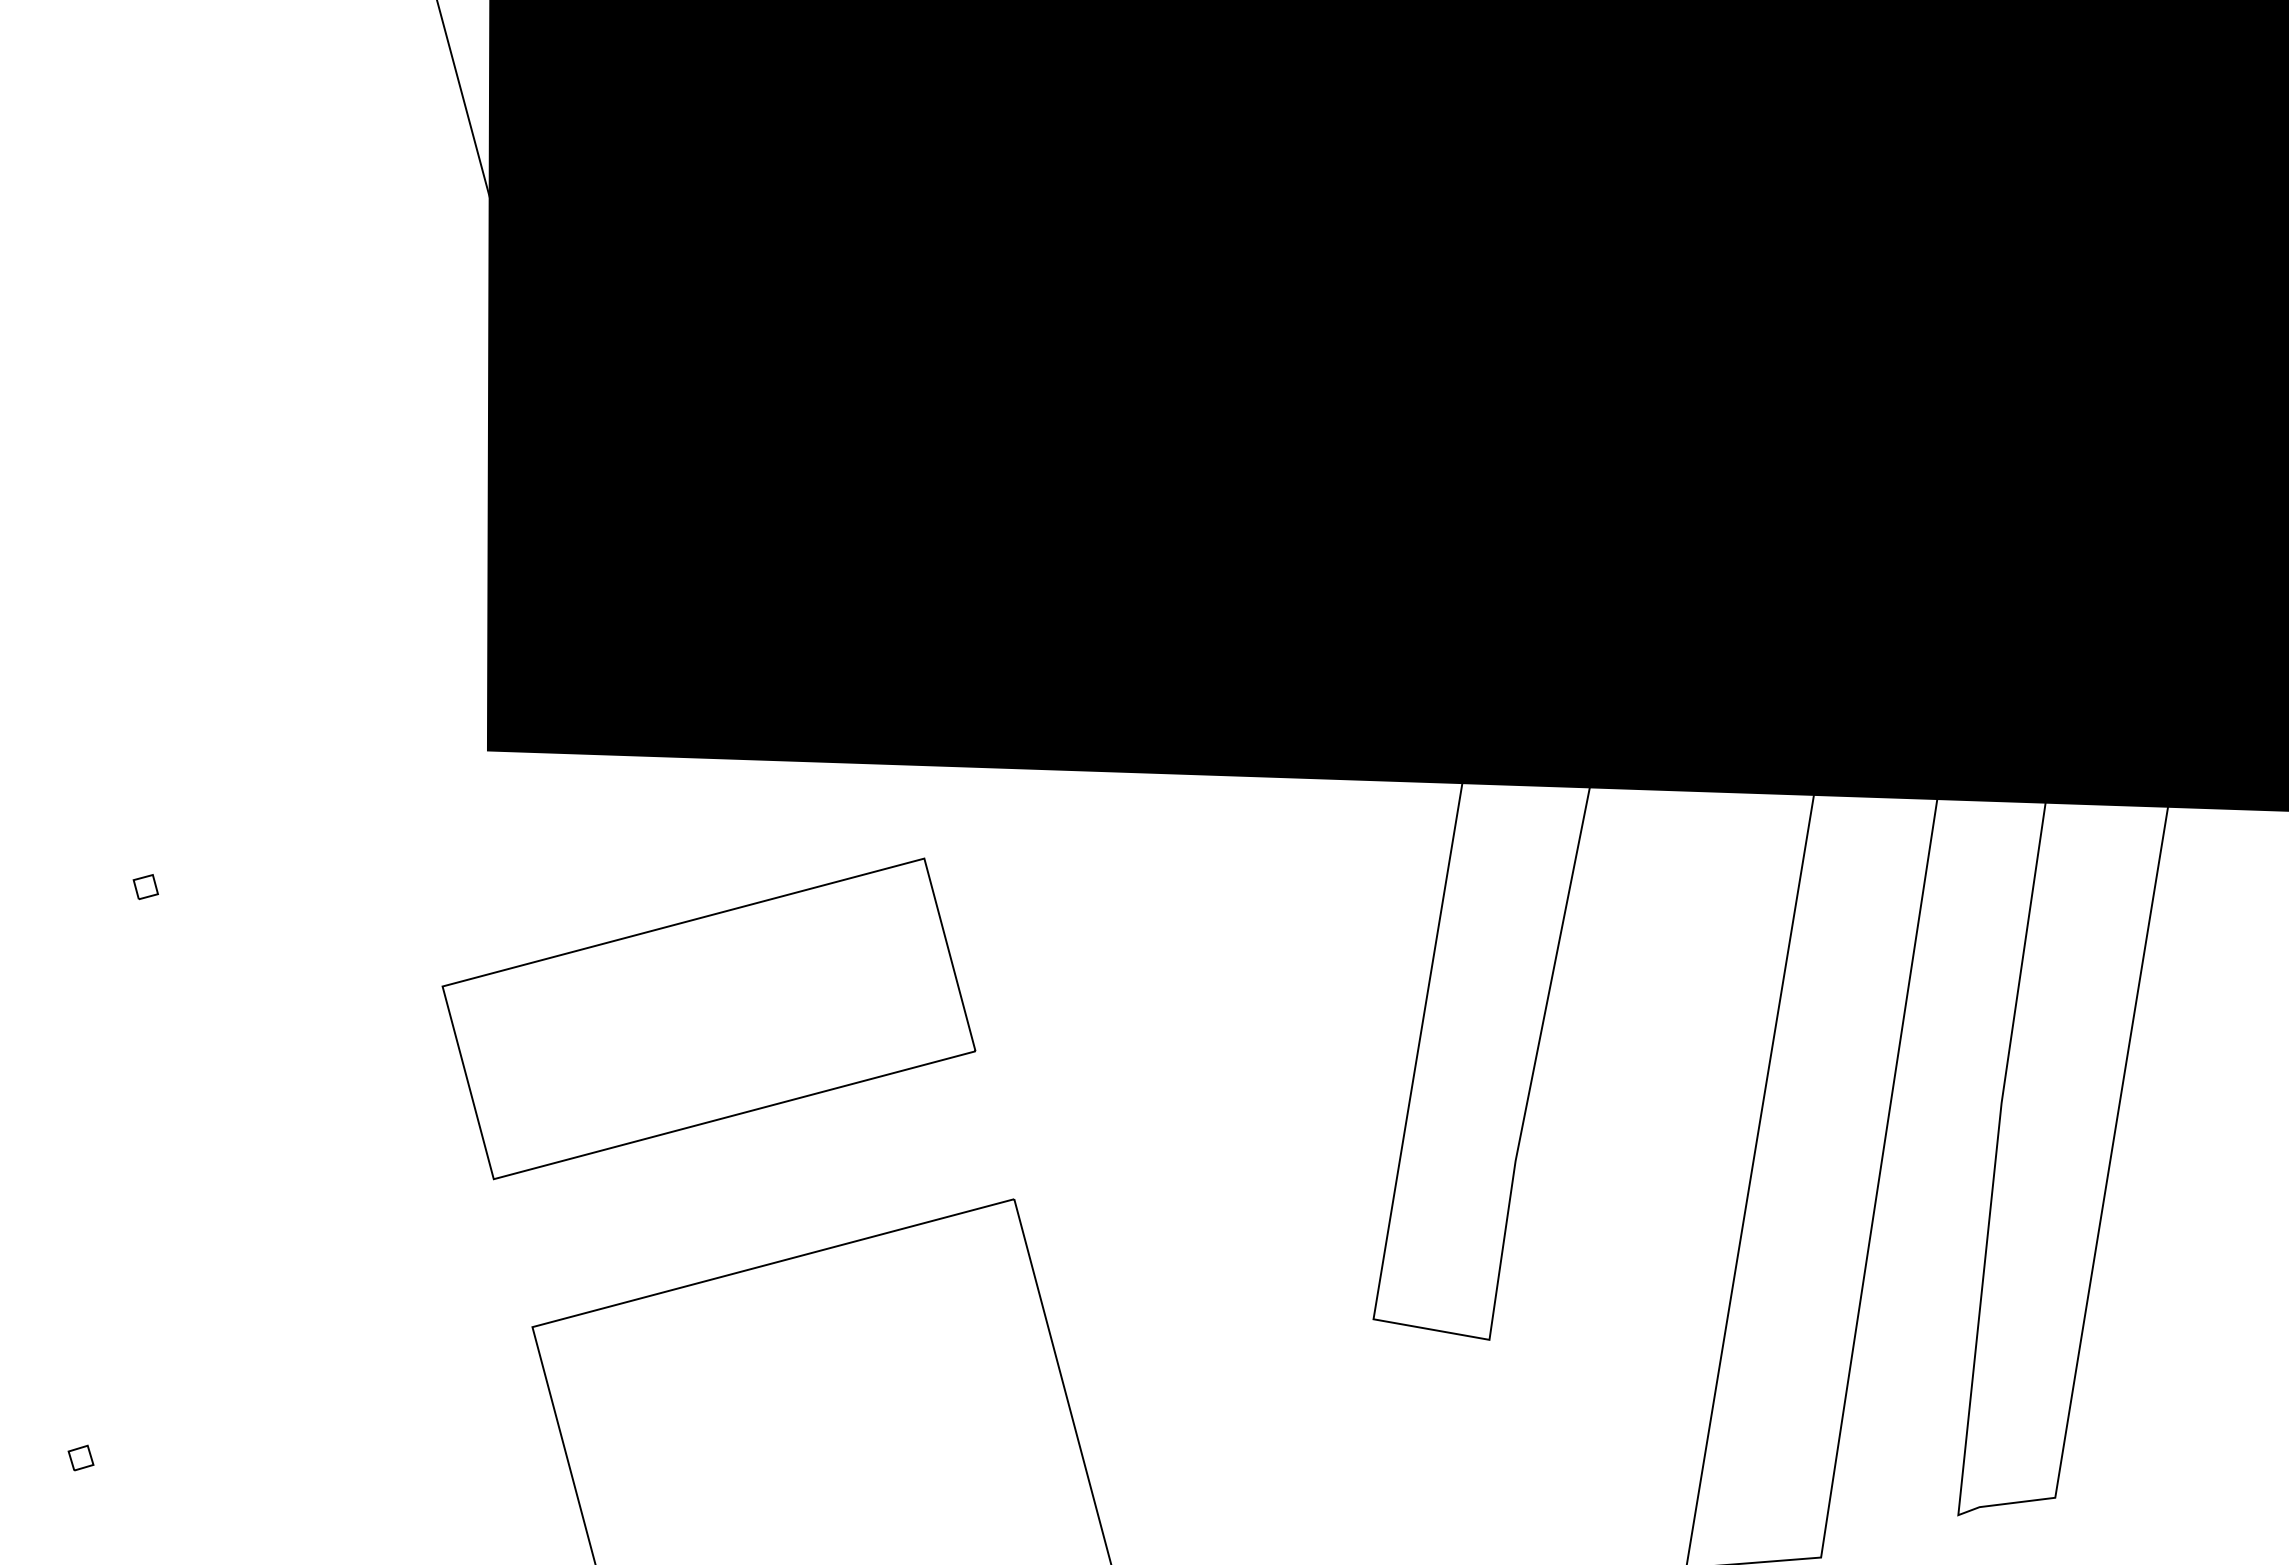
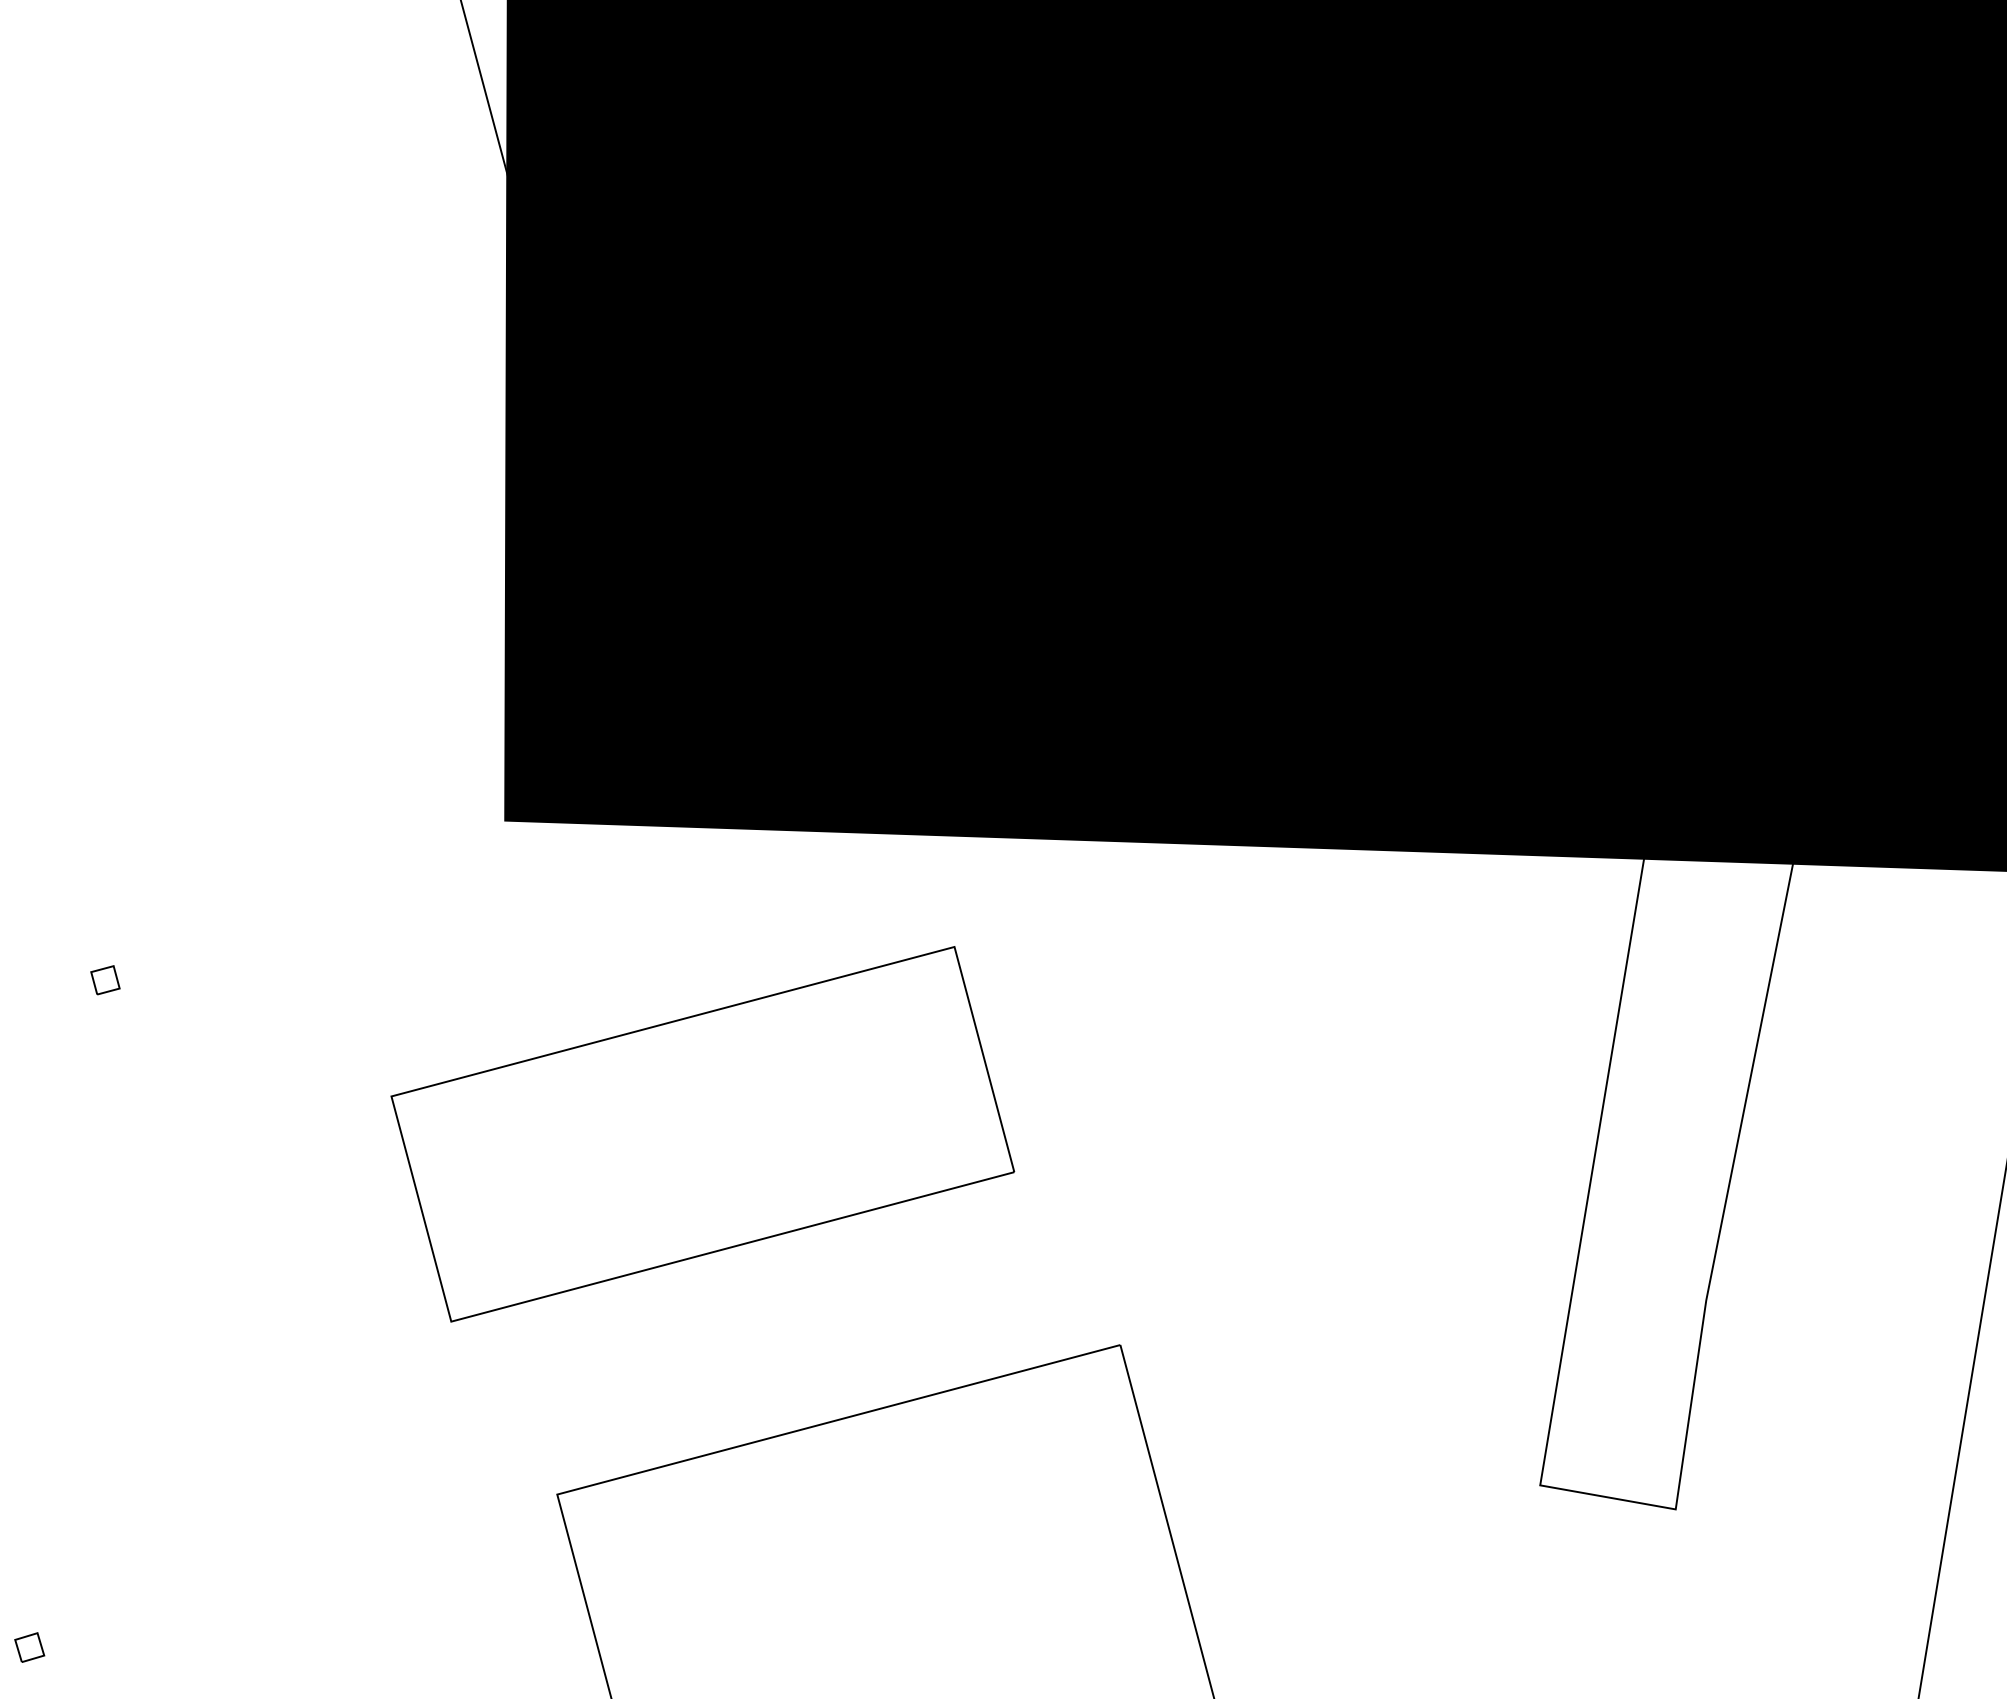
part: (708, 1018) -> (702, 1133), moved

